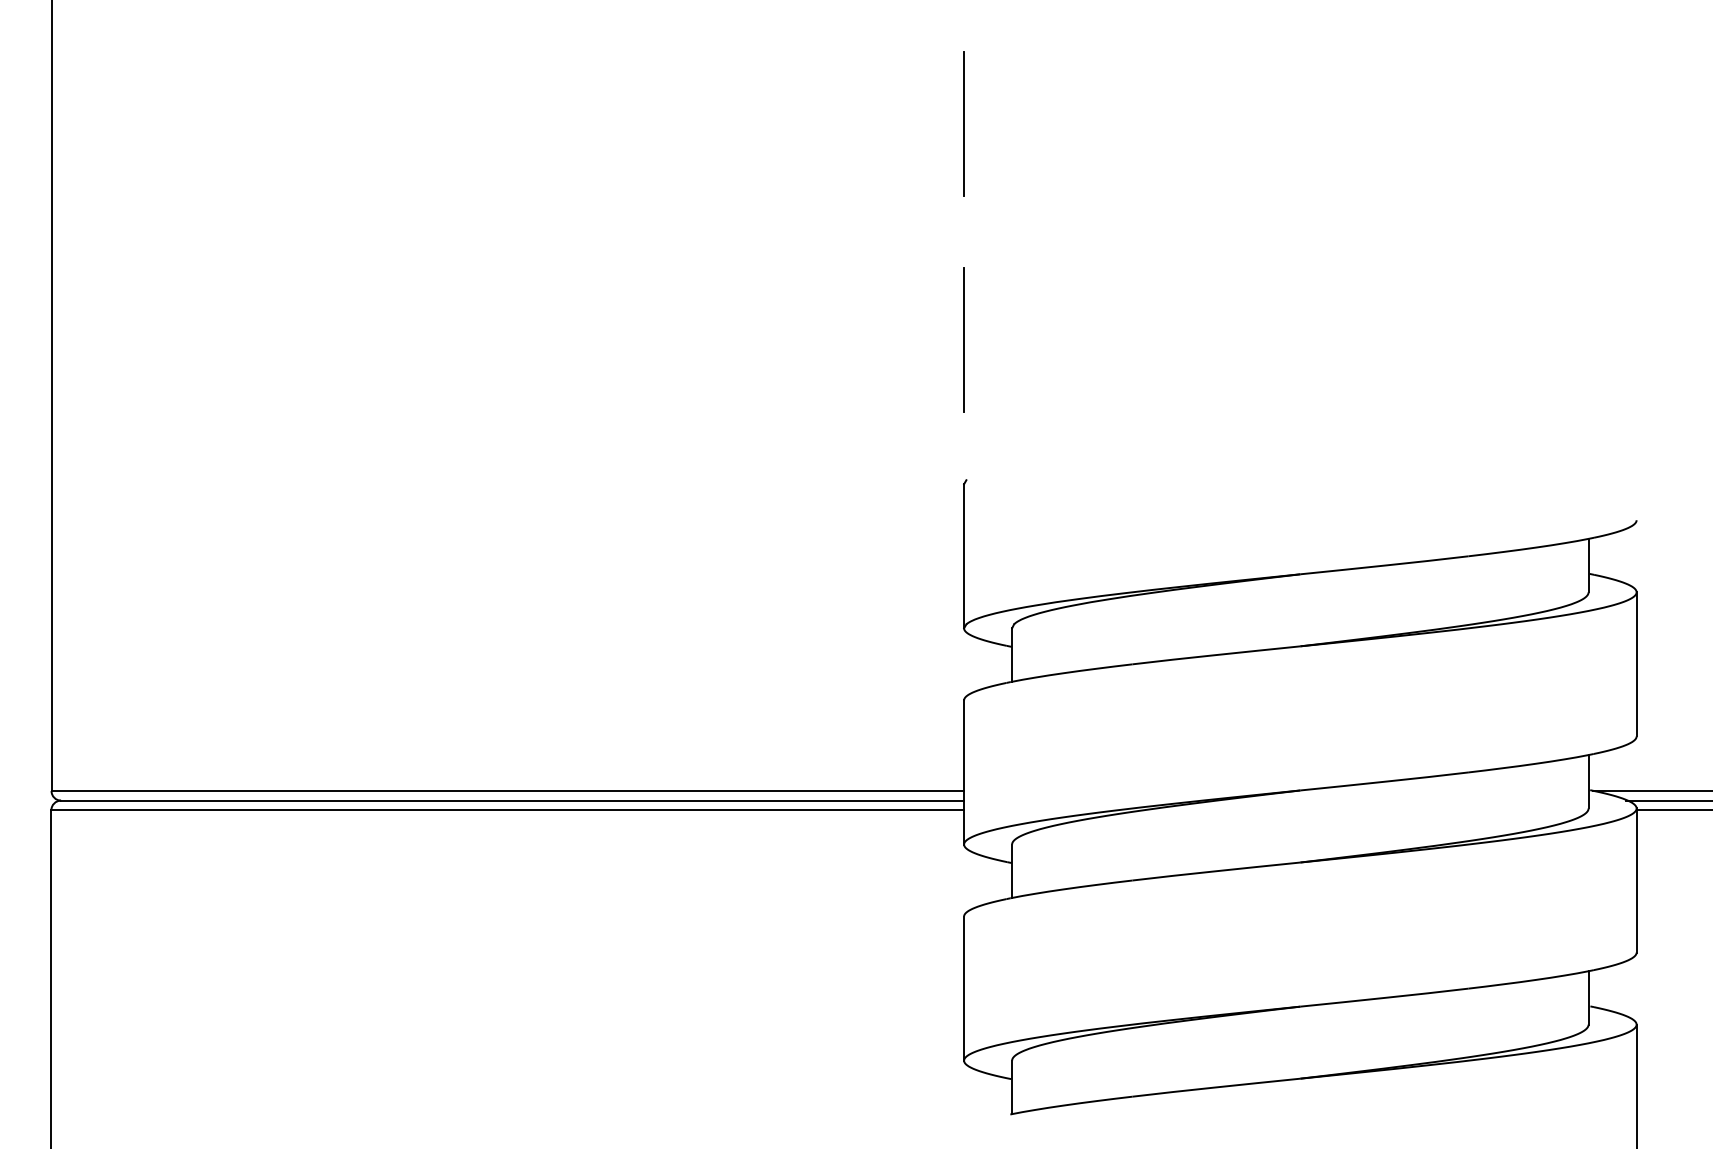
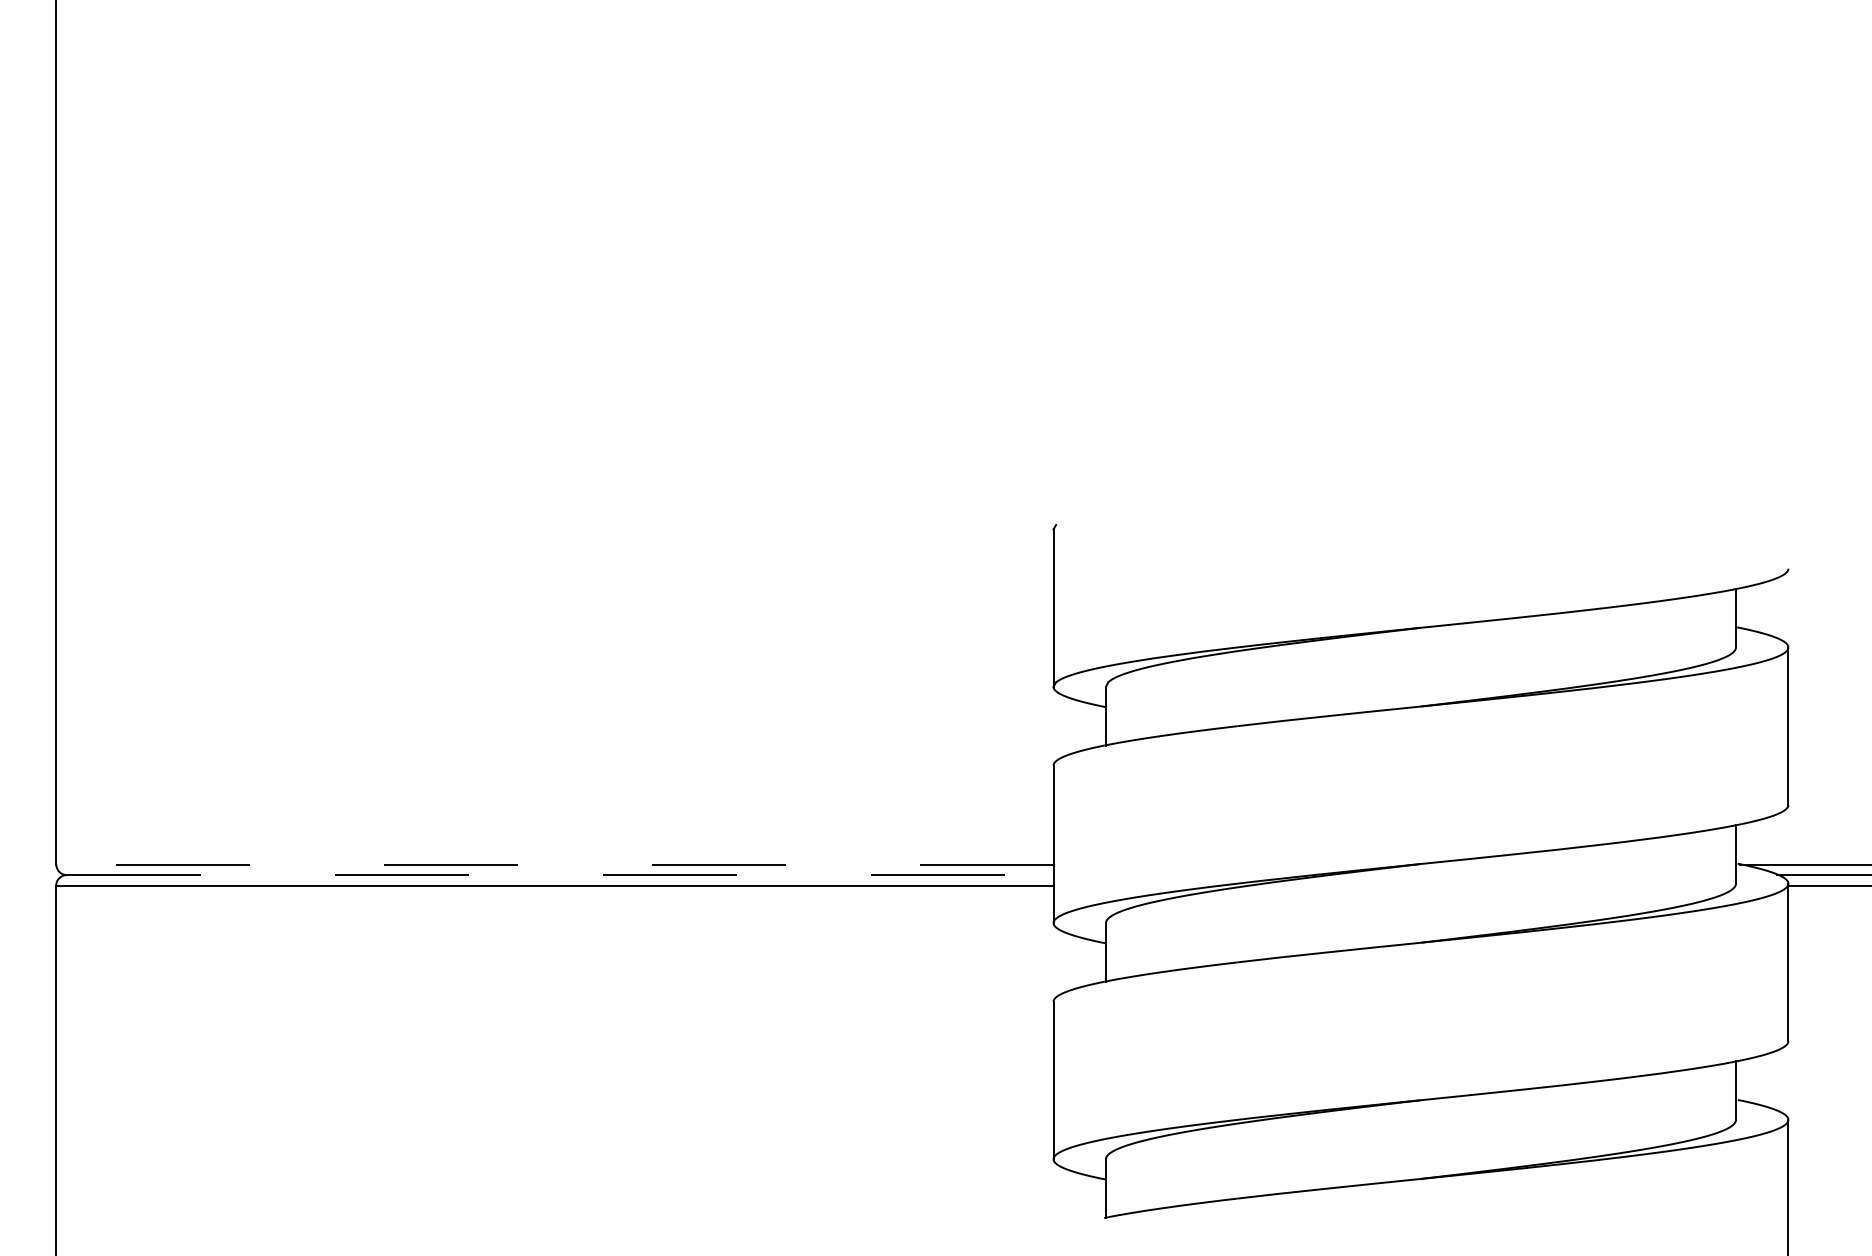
line: (964, 123) -> (1054, 135), removed
line: (964, 340) -> (1054, 372), removed
line: (507, 791) -> (554, 865), solid -> dashed
line: (512, 800) -> (560, 874), solid -> dashed

